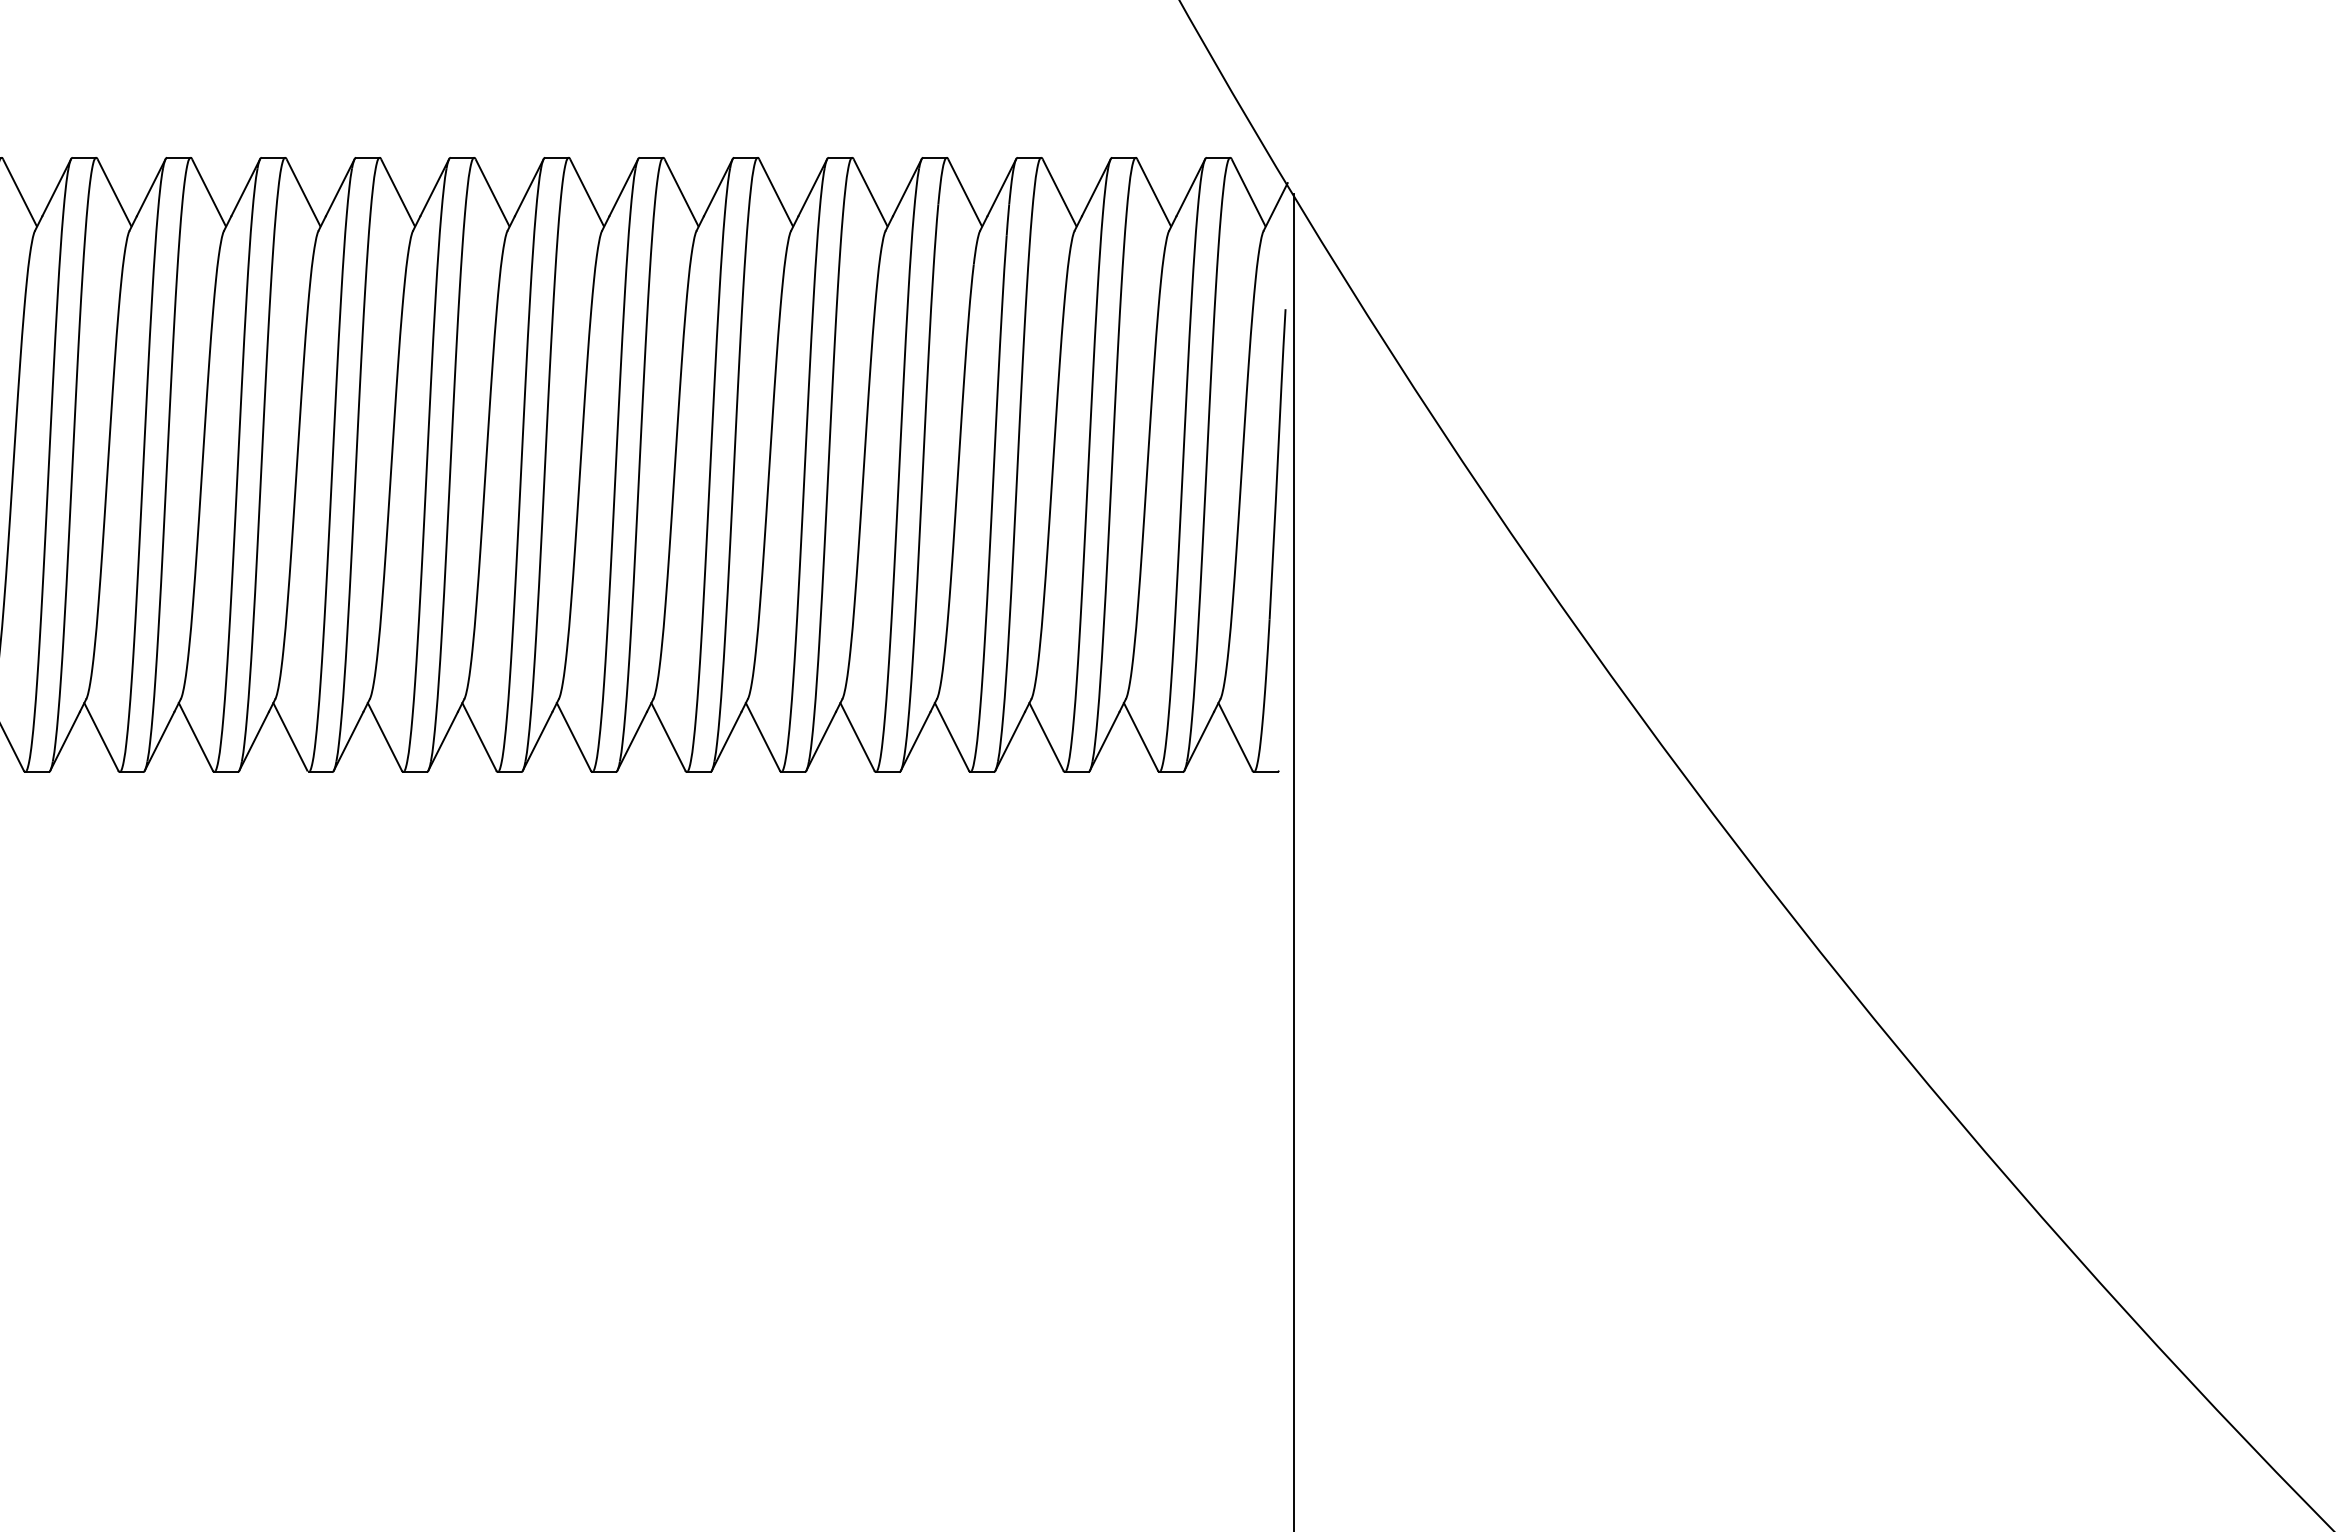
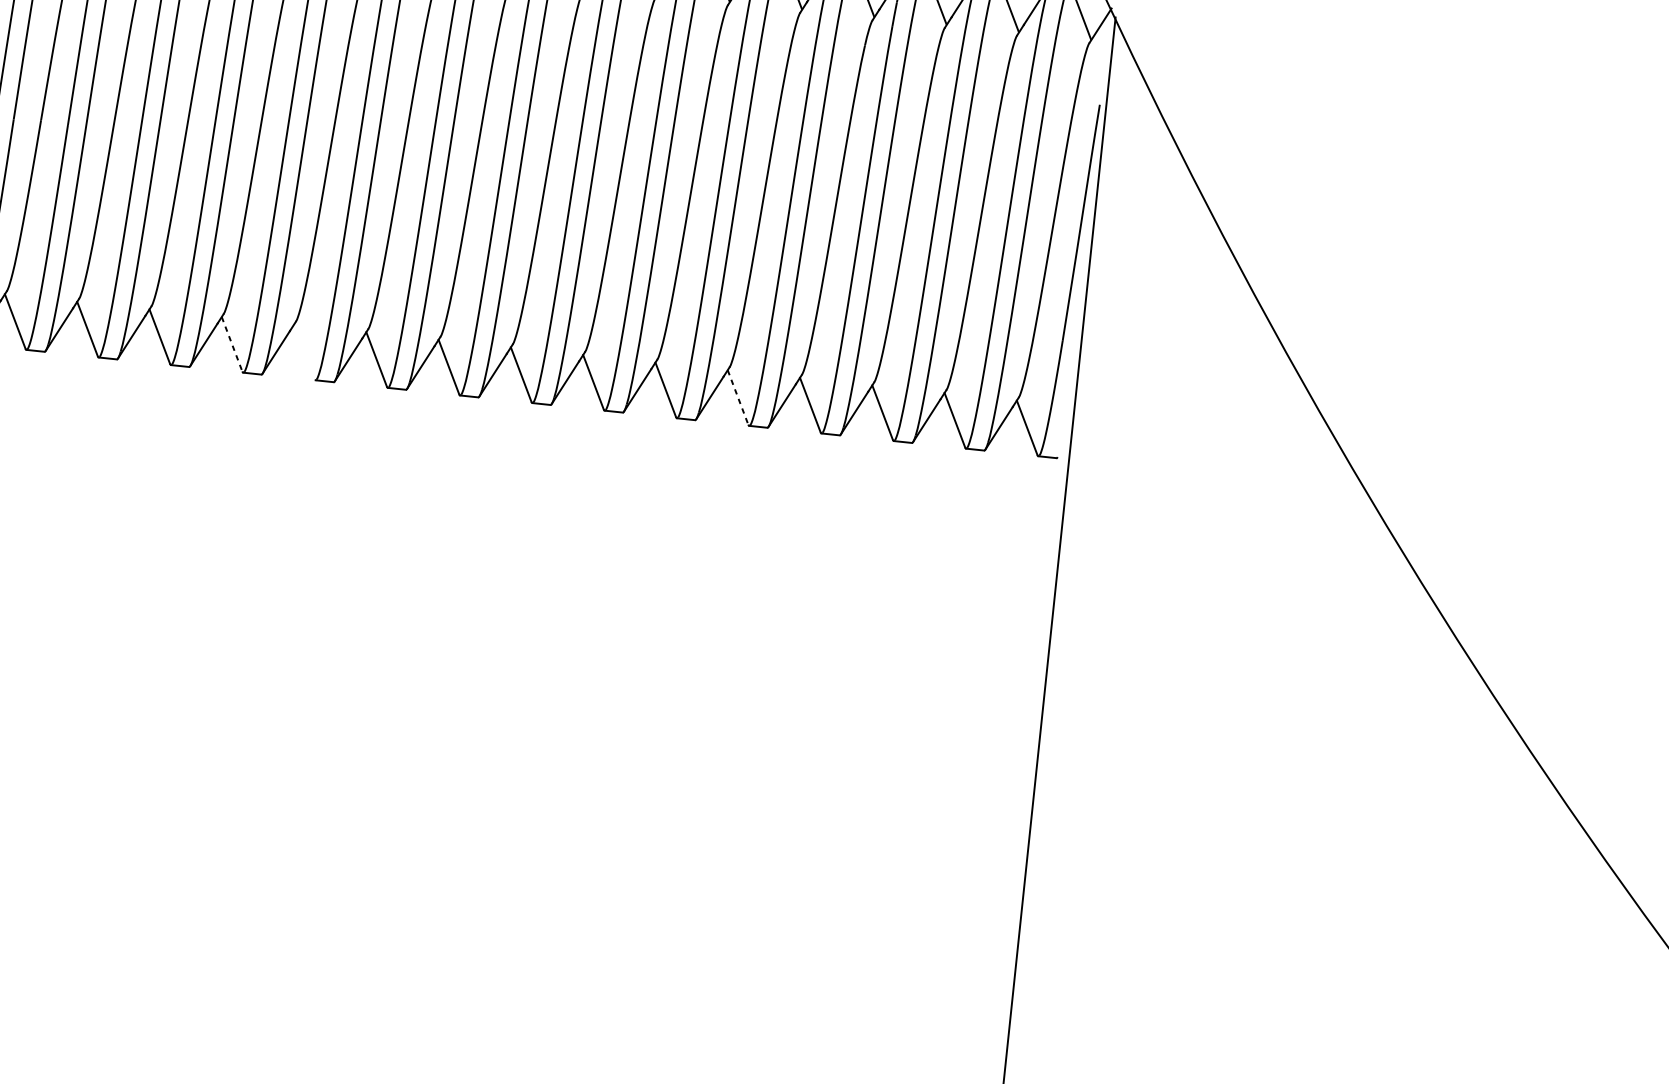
line: (195, 736) -> (231, 343), solid -> dashed
line: (290, 736) -> (304, 351), removed
line: (857, 736) -> (738, 397), solid -> dashed

